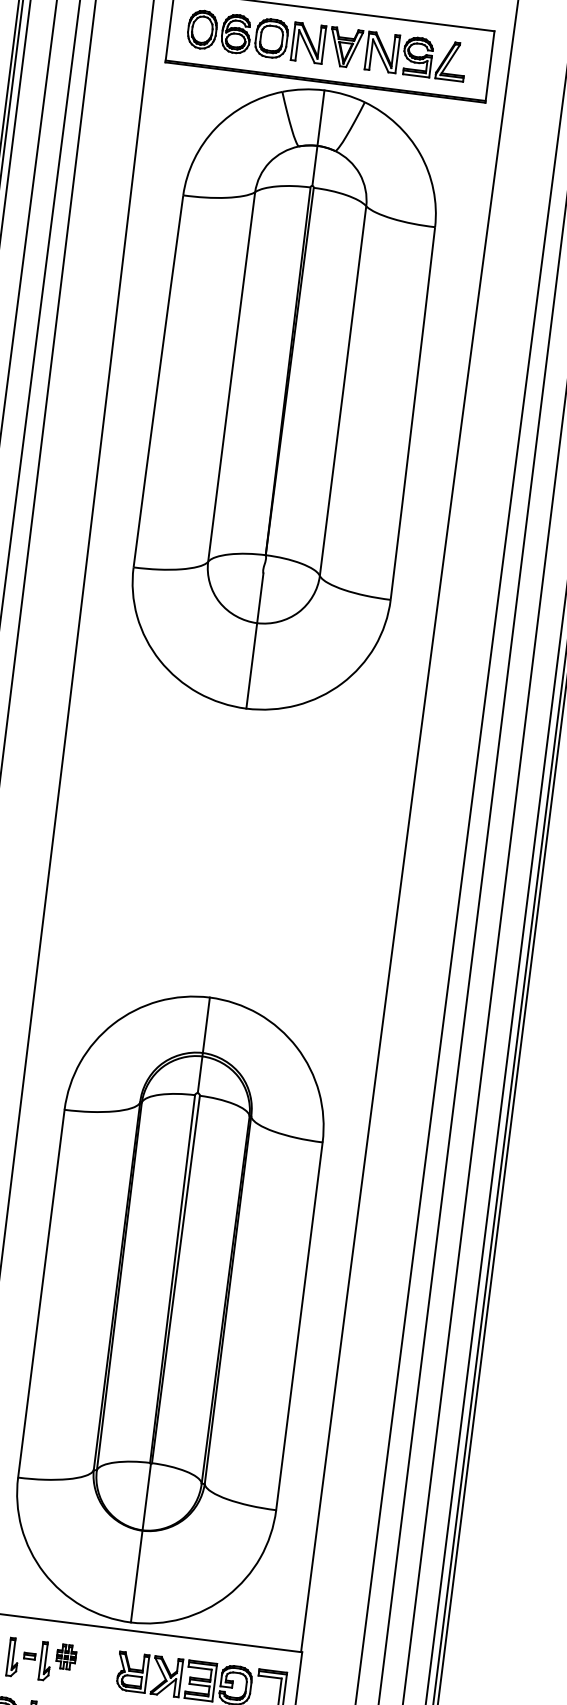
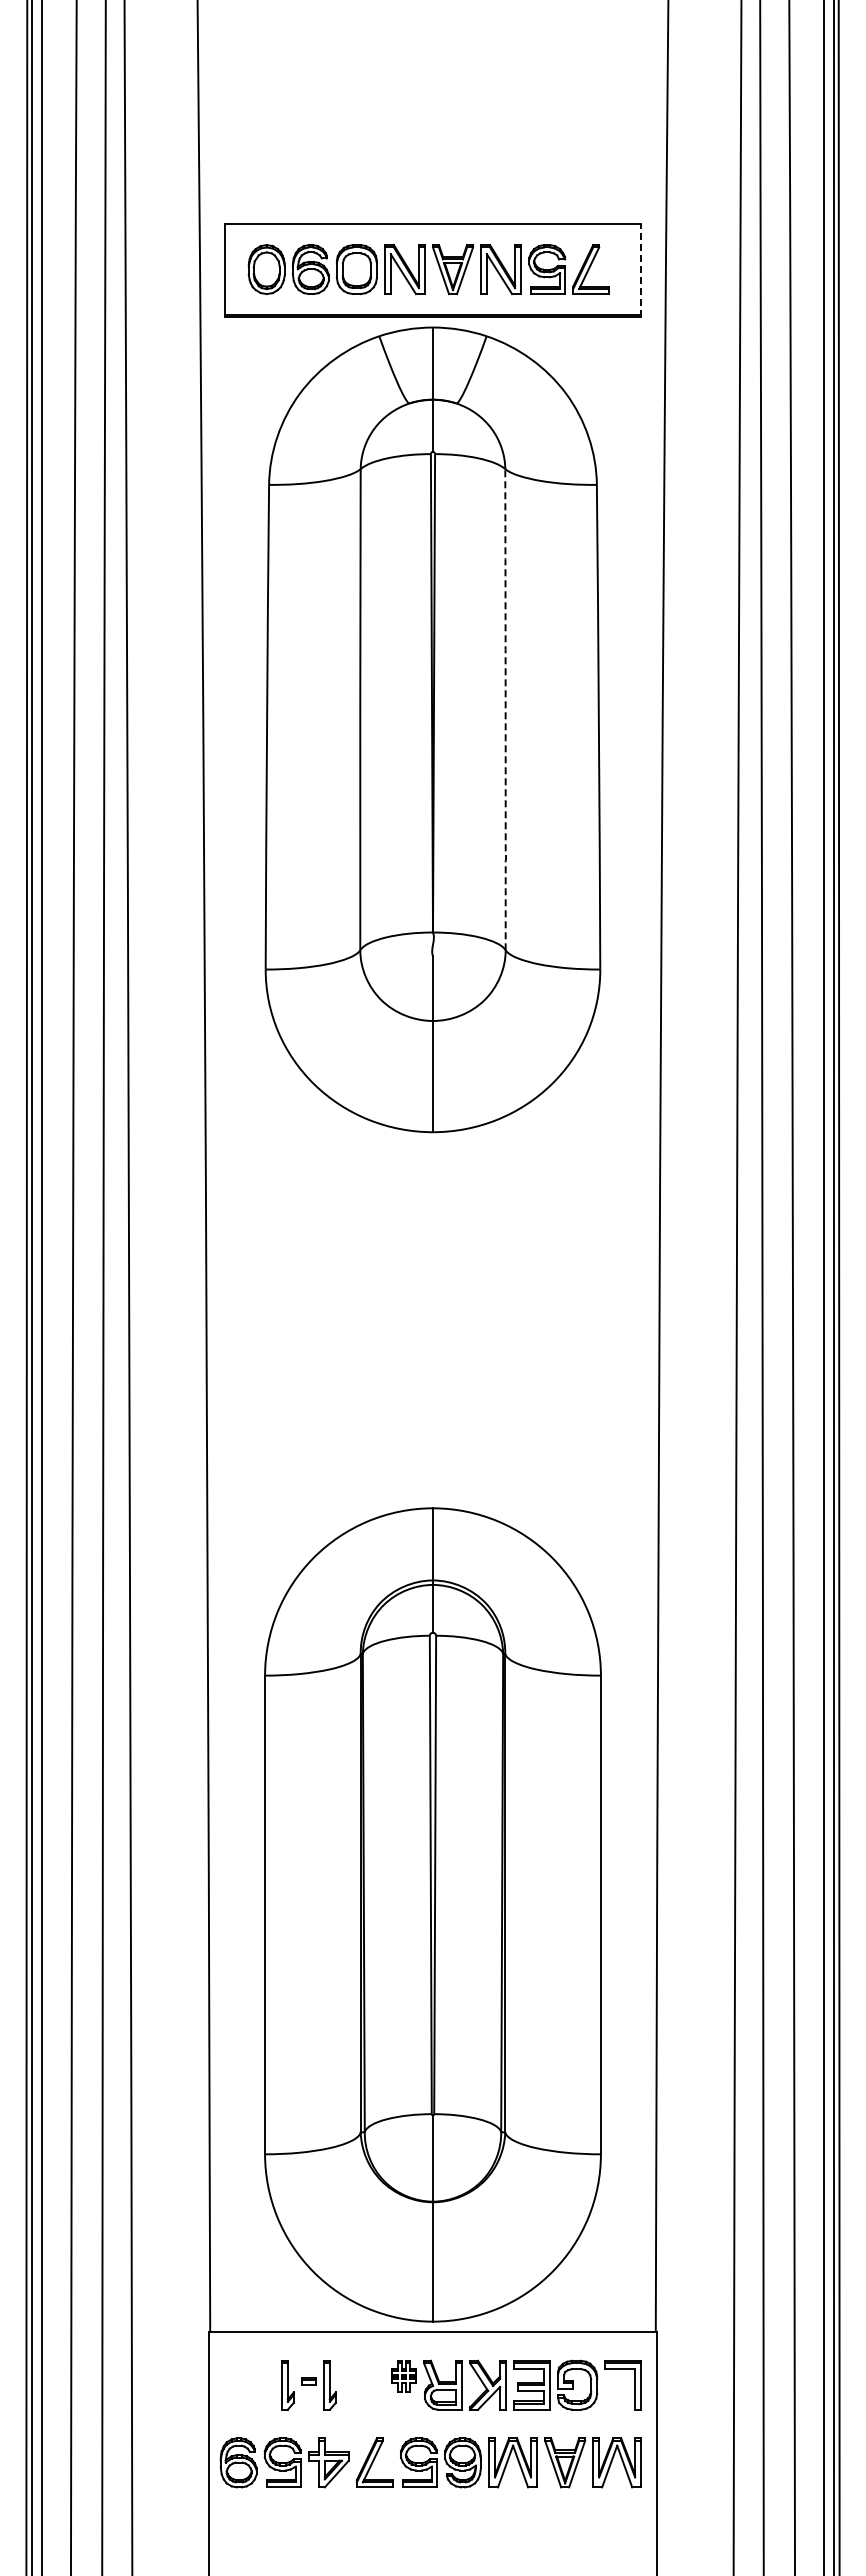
line: (490, 66) -> (641, 270), solid -> dashed
arc: (343, 390) -> (505, 709), solid -> dashed
part: (66, 1657) -> (403, 2376), moved

